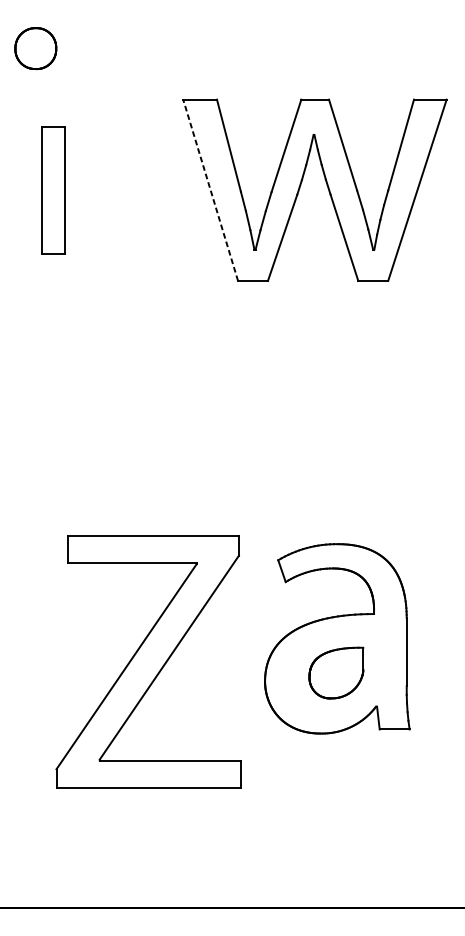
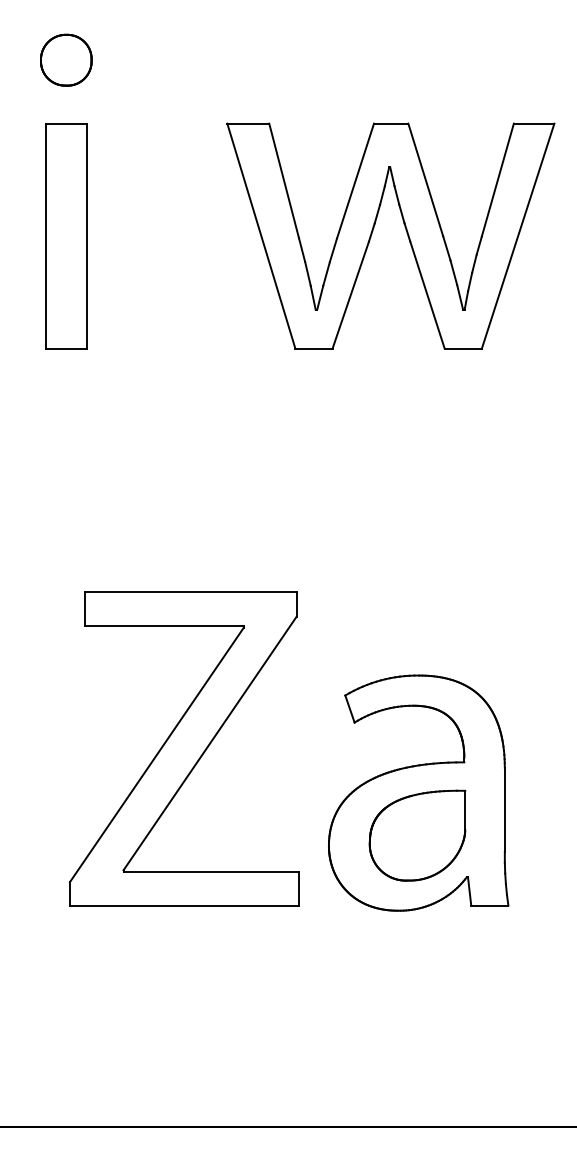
part: (35, 47) -> (66, 59), moved
part: (53, 190) -> (66, 236), size x1.43
line: (210, 190) -> (261, 236), dashed -> solid
part: (148, 661) -> (184, 748), moved
part: (336, 672) -> (417, 835), size x1.43

